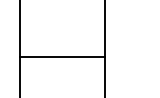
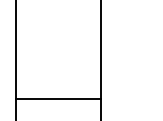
line: (62, 57) -> (58, 98), moved

